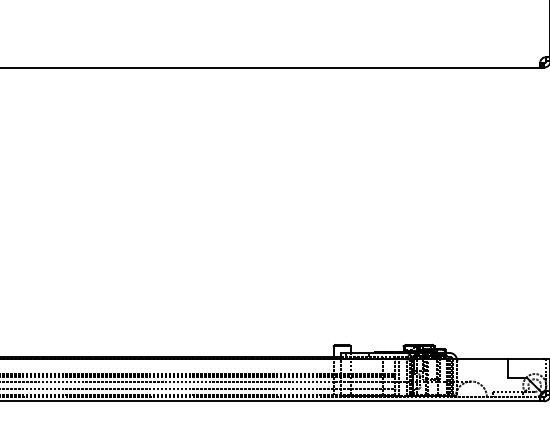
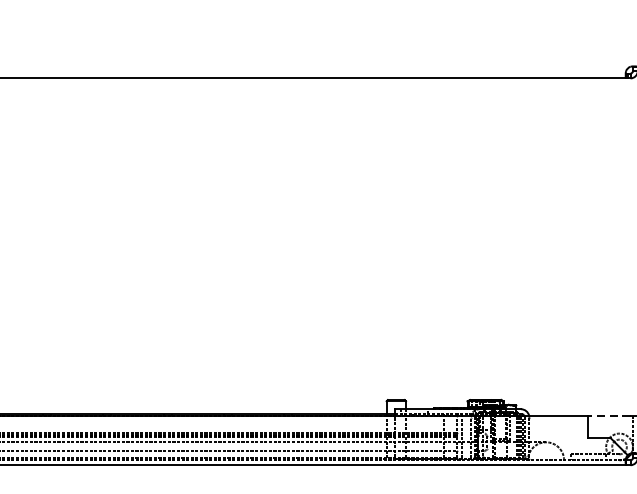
line: (525, 358) -> (608, 415), solid -> dashed

